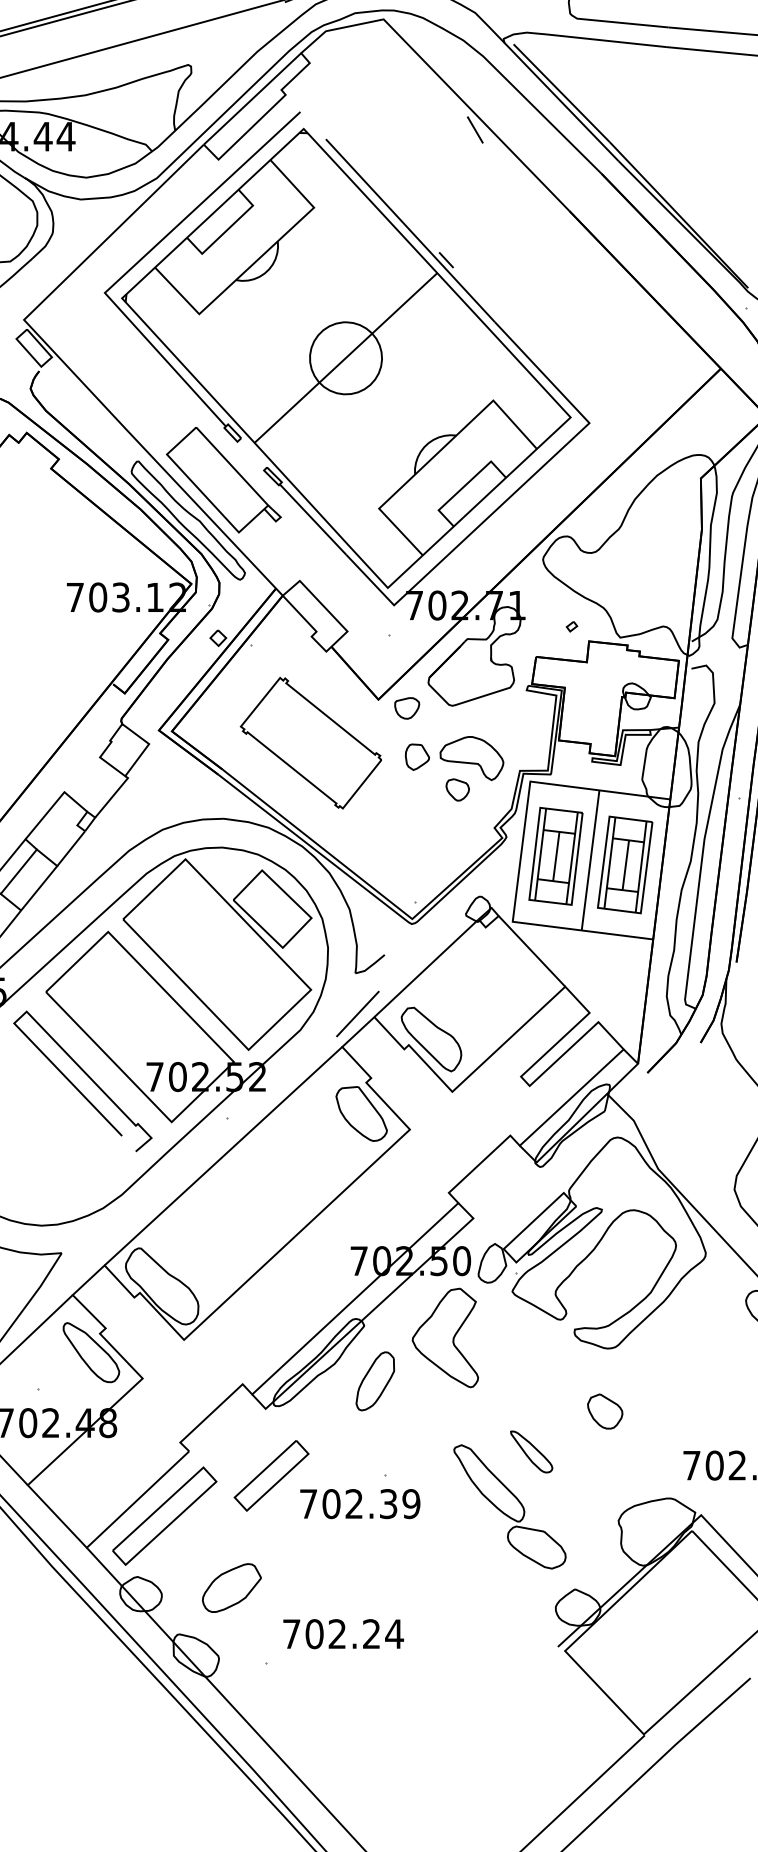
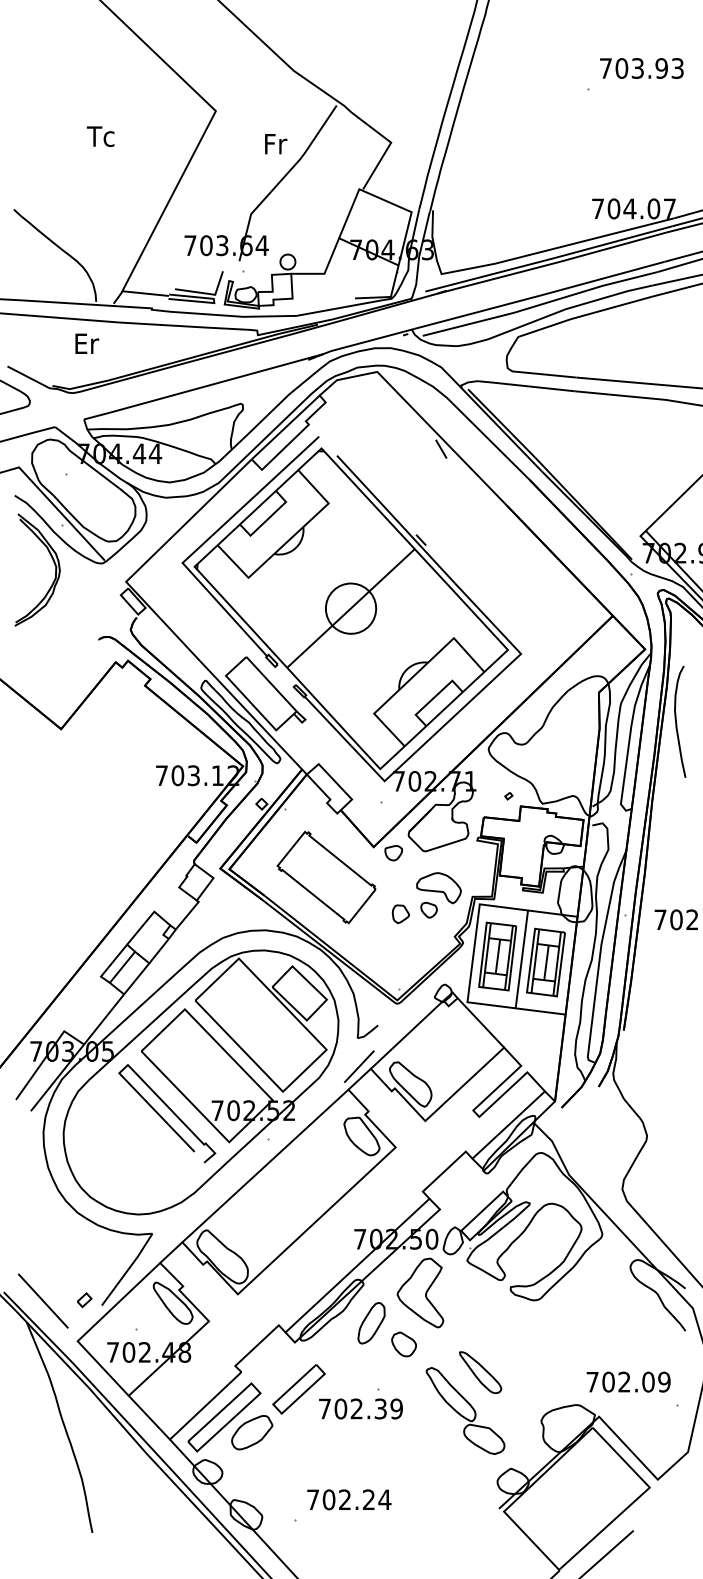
part: (416, 757) -> (400, 914), moved
part: (604, 1411) -> (403, 1344), moved
part: (531, 1451) -> (480, 1372), size x1.43
part: (232, 1587) -> (252, 1432), moved

